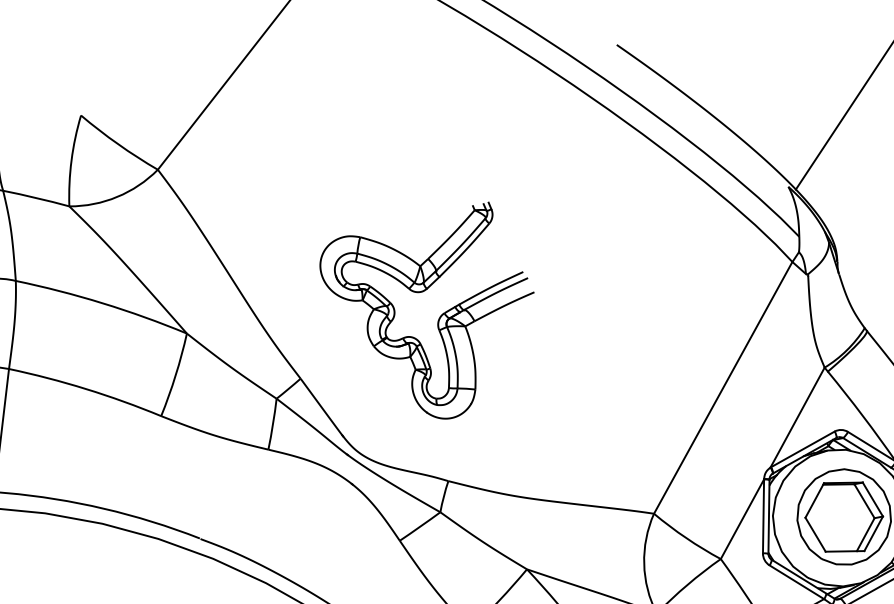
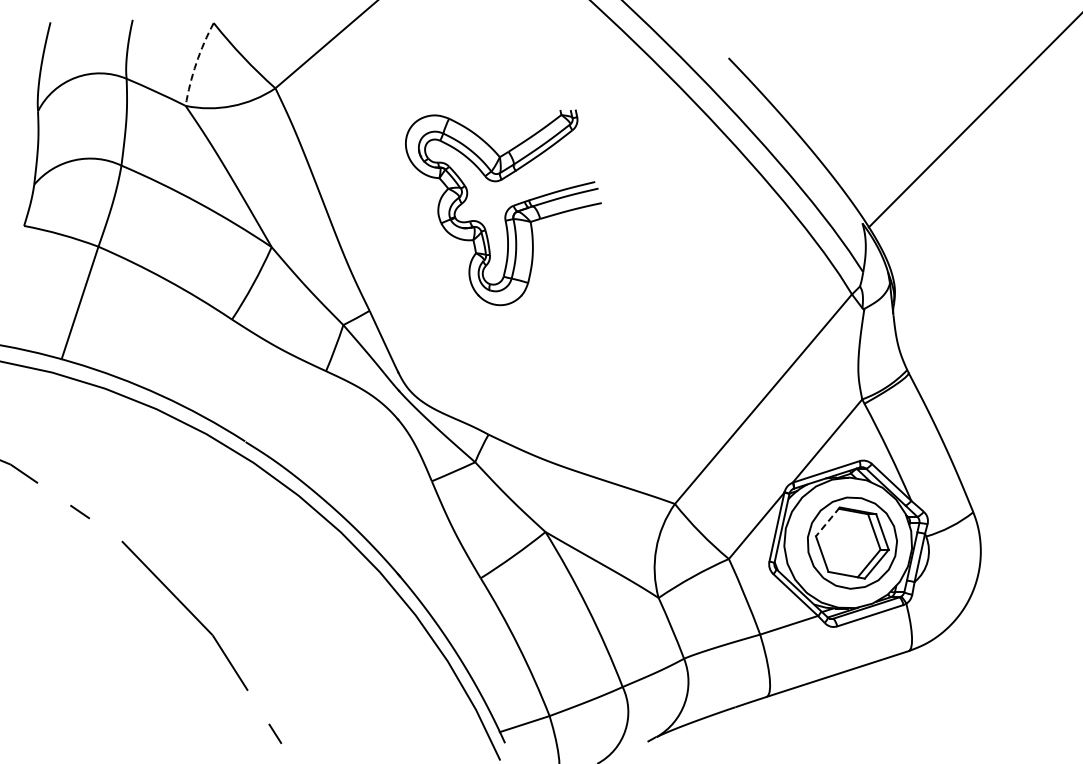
arc: (71, 160) -> (196, 63), solid -> dashed
part: (434, 317) -> (503, 207), moved
line: (814, 500) -> (827, 521), solid -> dashed

